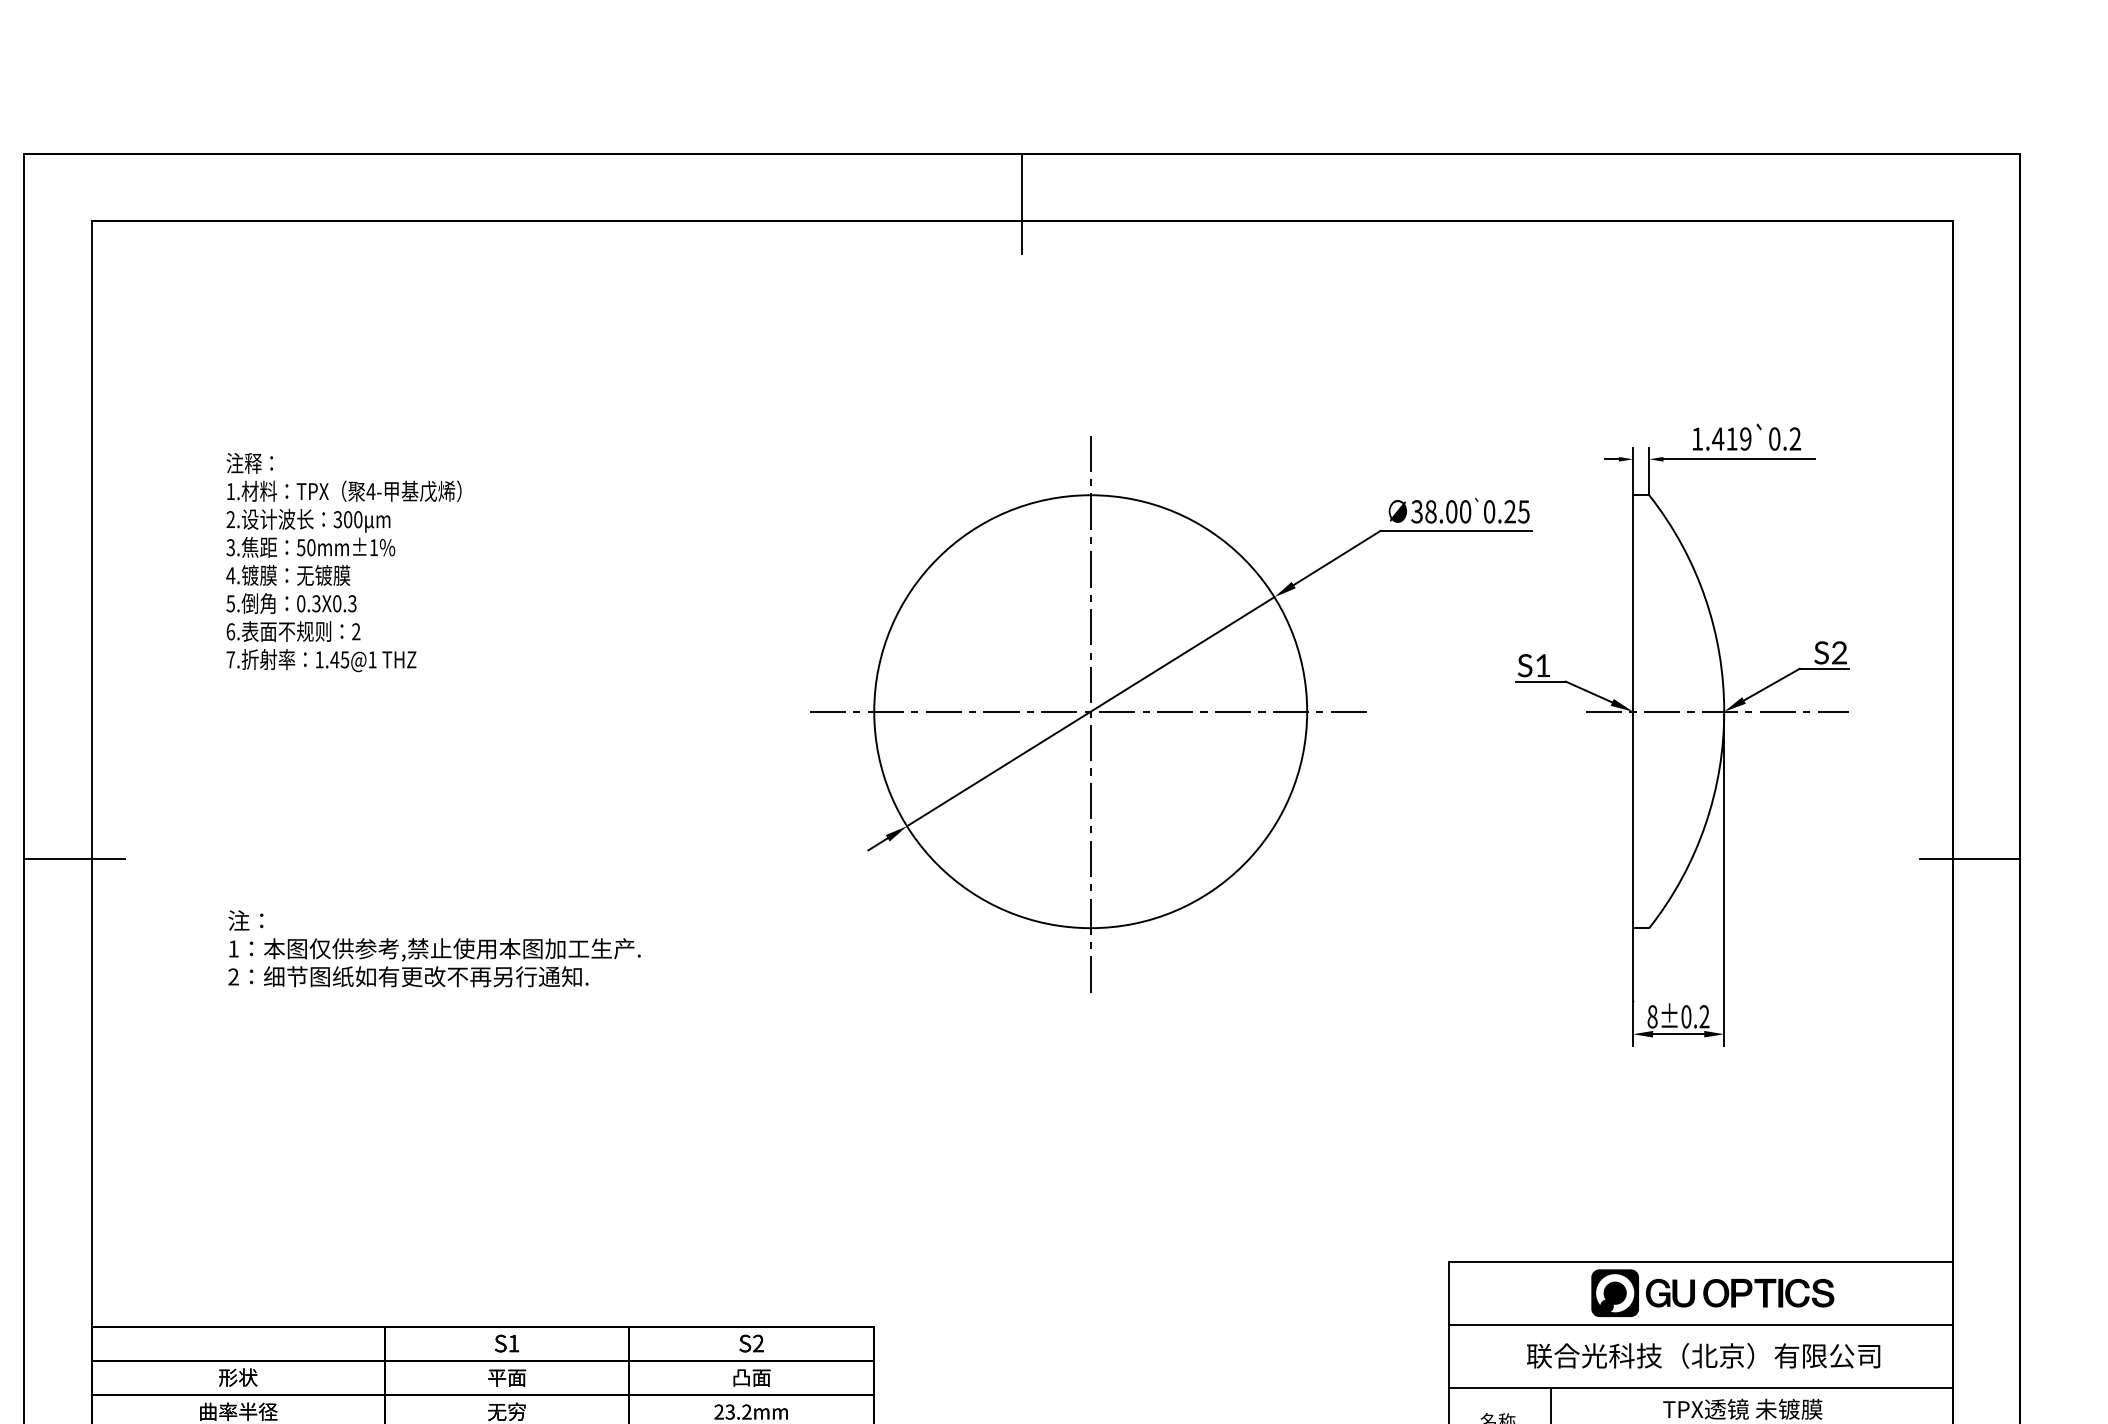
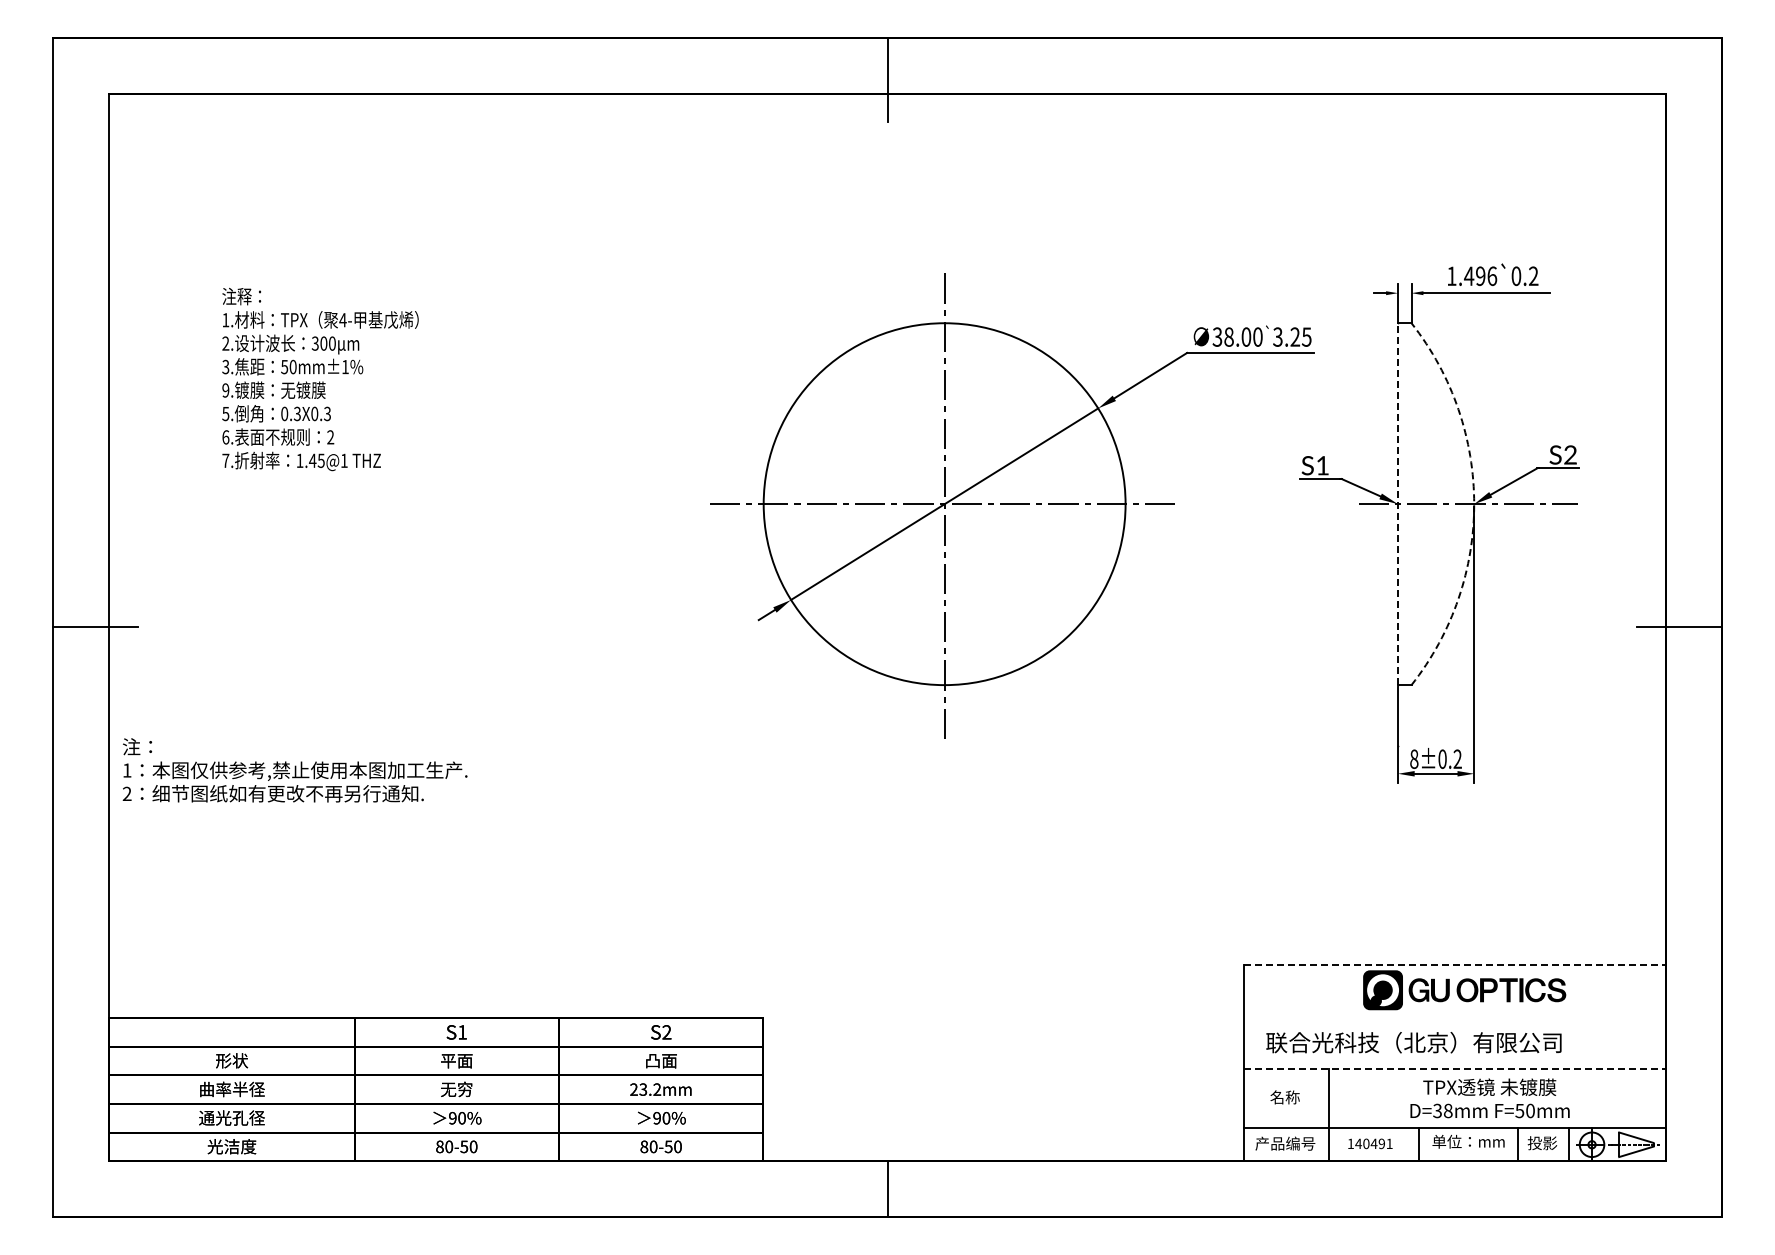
text: (1738, 439) -> (1486, 276), 1.419`0.2 -> 1.496`0.2
text: (1488, 511) -> (1277, 336), 0.25 -> 3.25
text: (230, 575) -> (225, 390), ^J4. -> ^J9.
line: (1633, 712) -> (1398, 504), solid -> dashed
arc: (1724, 712) -> (1474, 504), solid -> dashed
text: (433, 948) -> (294, 770), moved
line: (1700, 1262) -> (1454, 964), solid -> dashed
line: (1700, 1325) -> (1454, 1017), removed
text: (1703, 1355) -> (1413, 1042), moved
line: (1700, 1387) -> (1454, 1069), solid -> dashed

